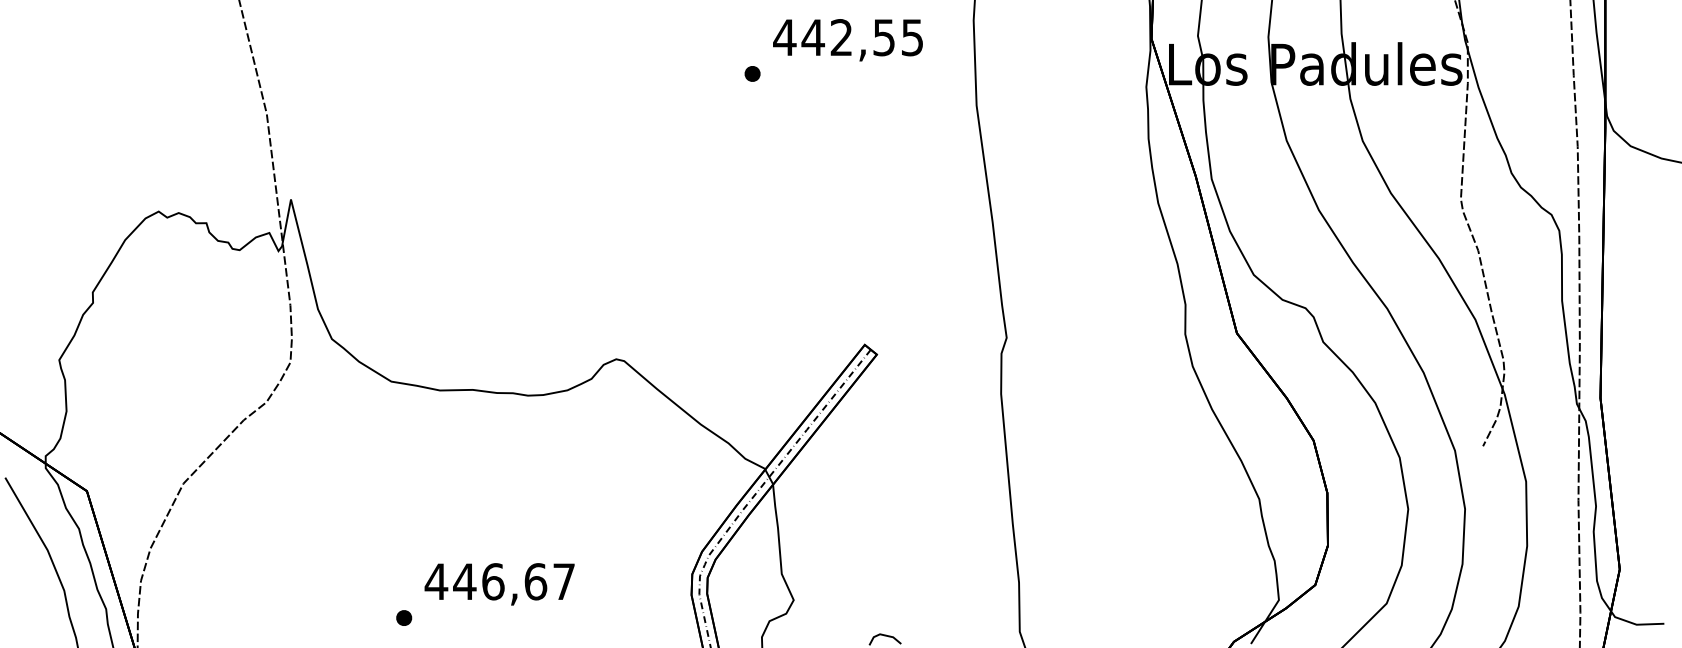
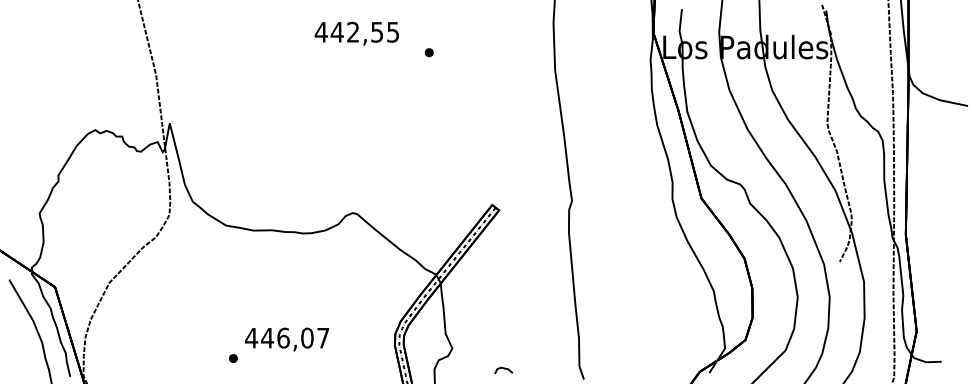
text: (847, 39) -> (356, 33), moved
text: (535, 580) -> (307, 337), 446,67 -> 446,07

